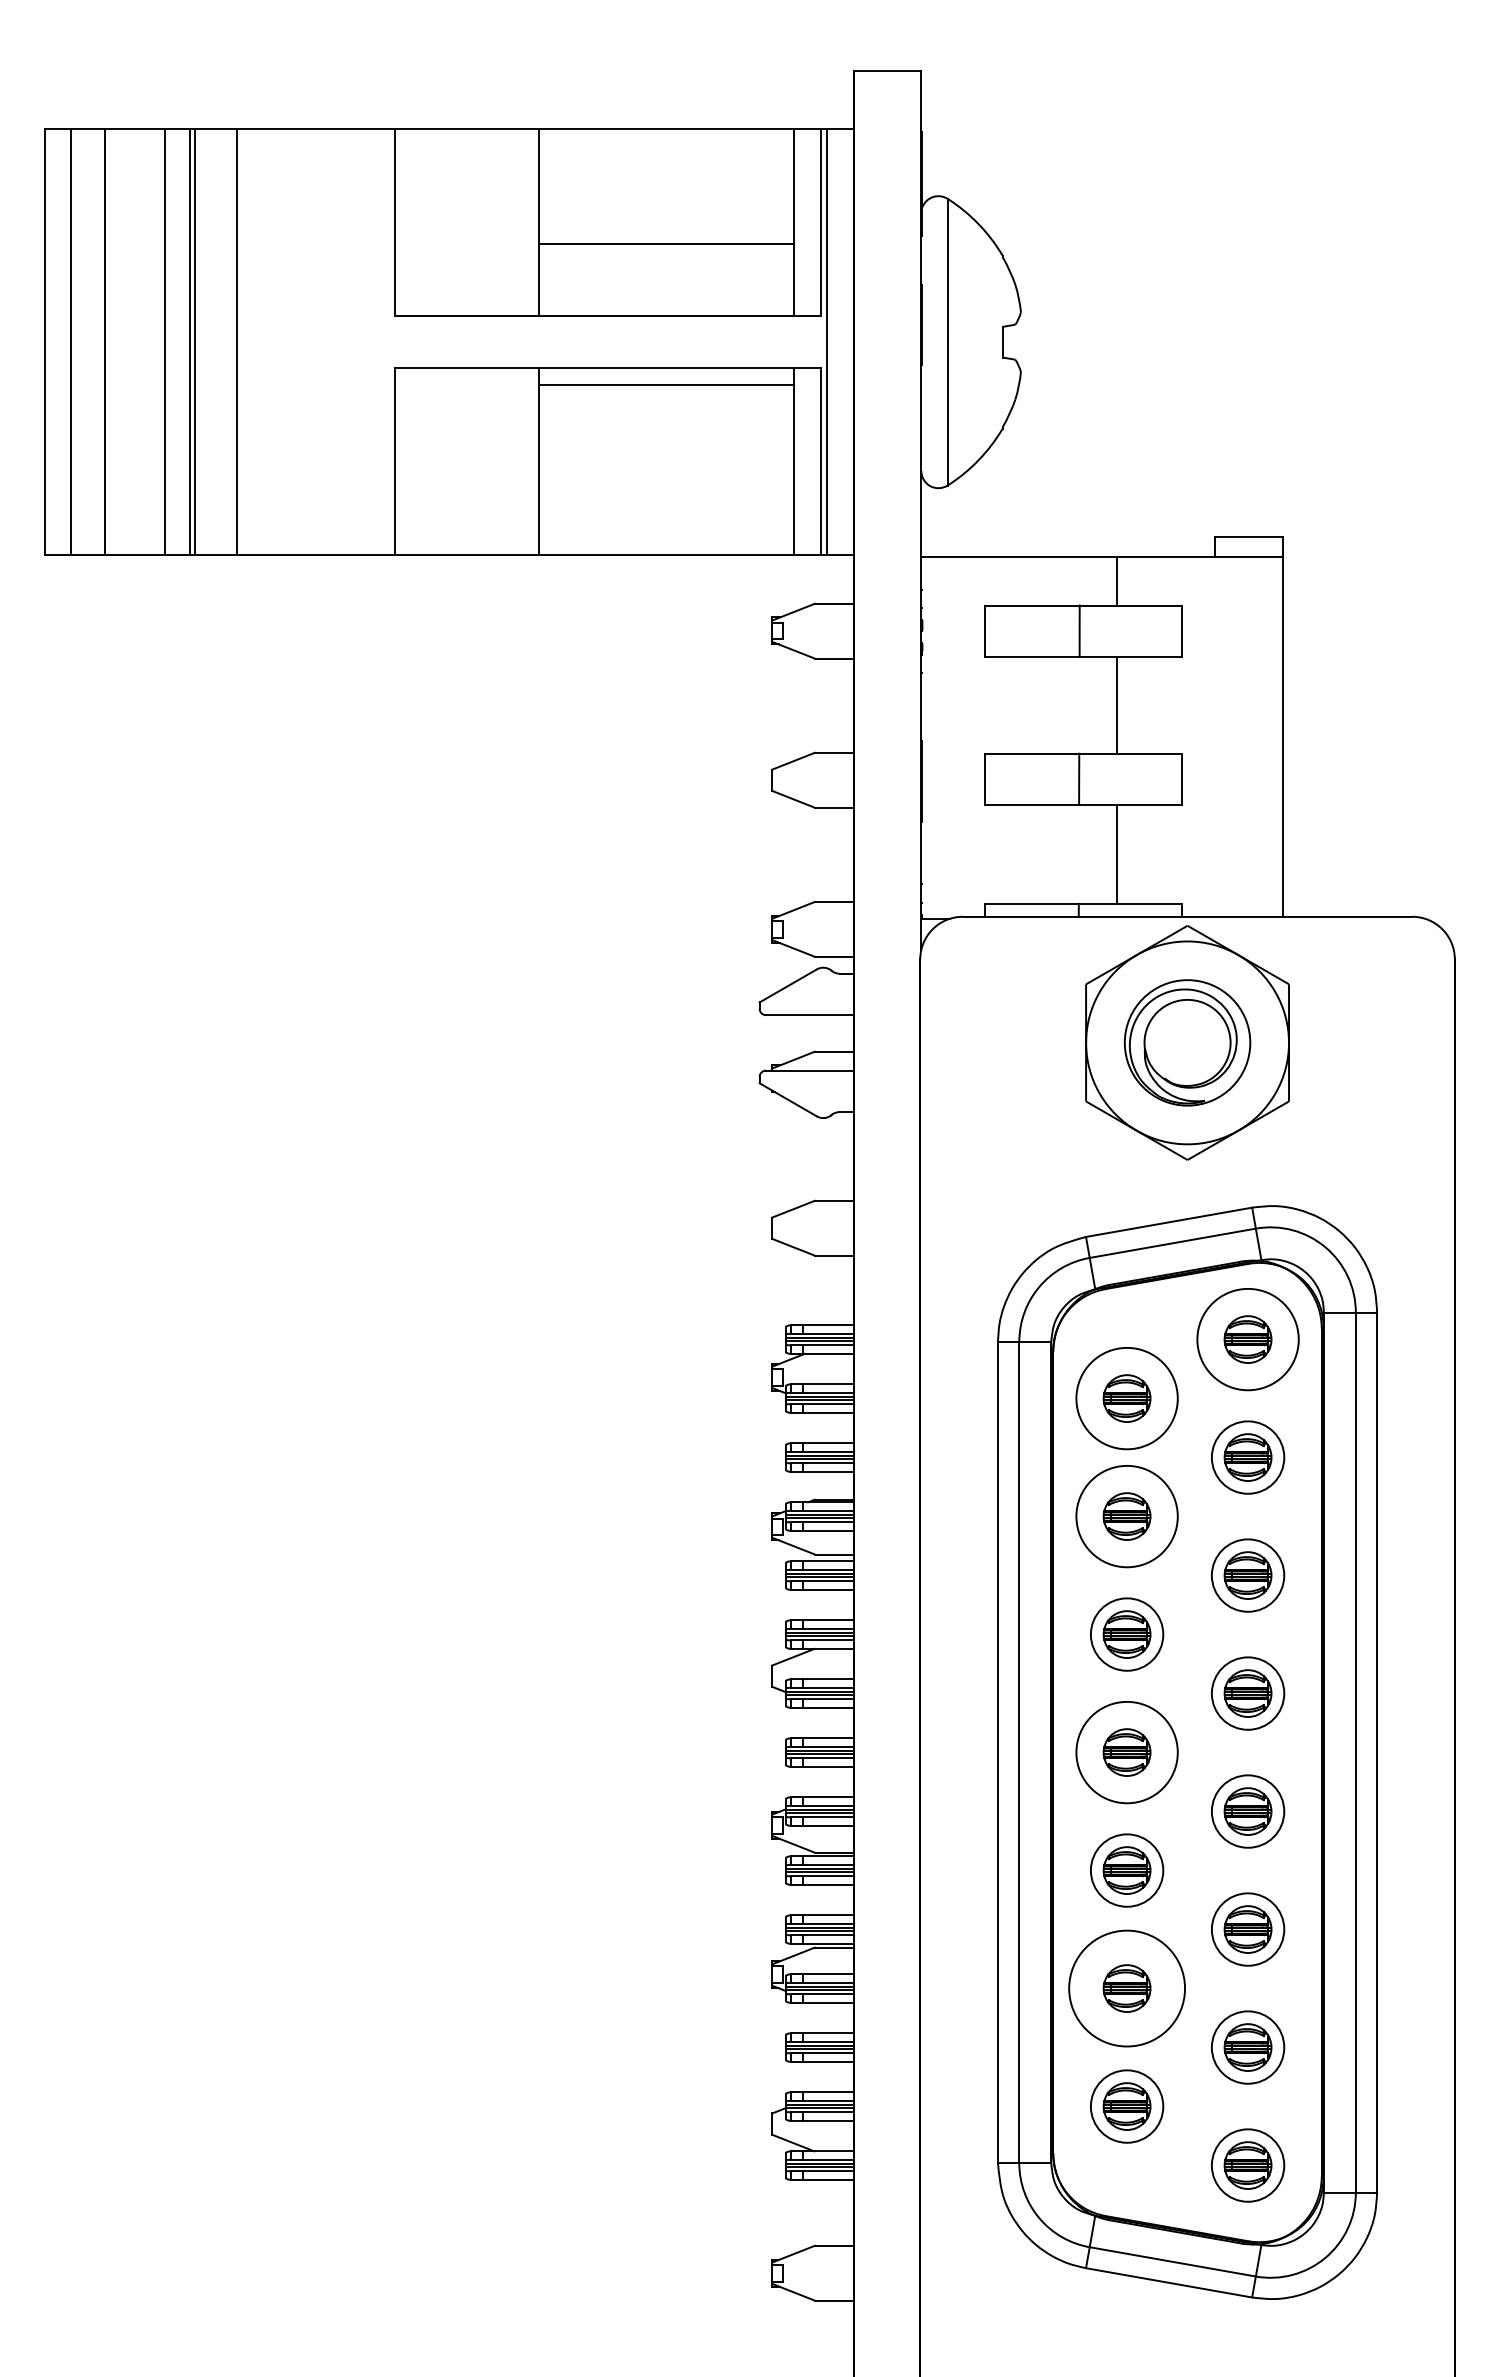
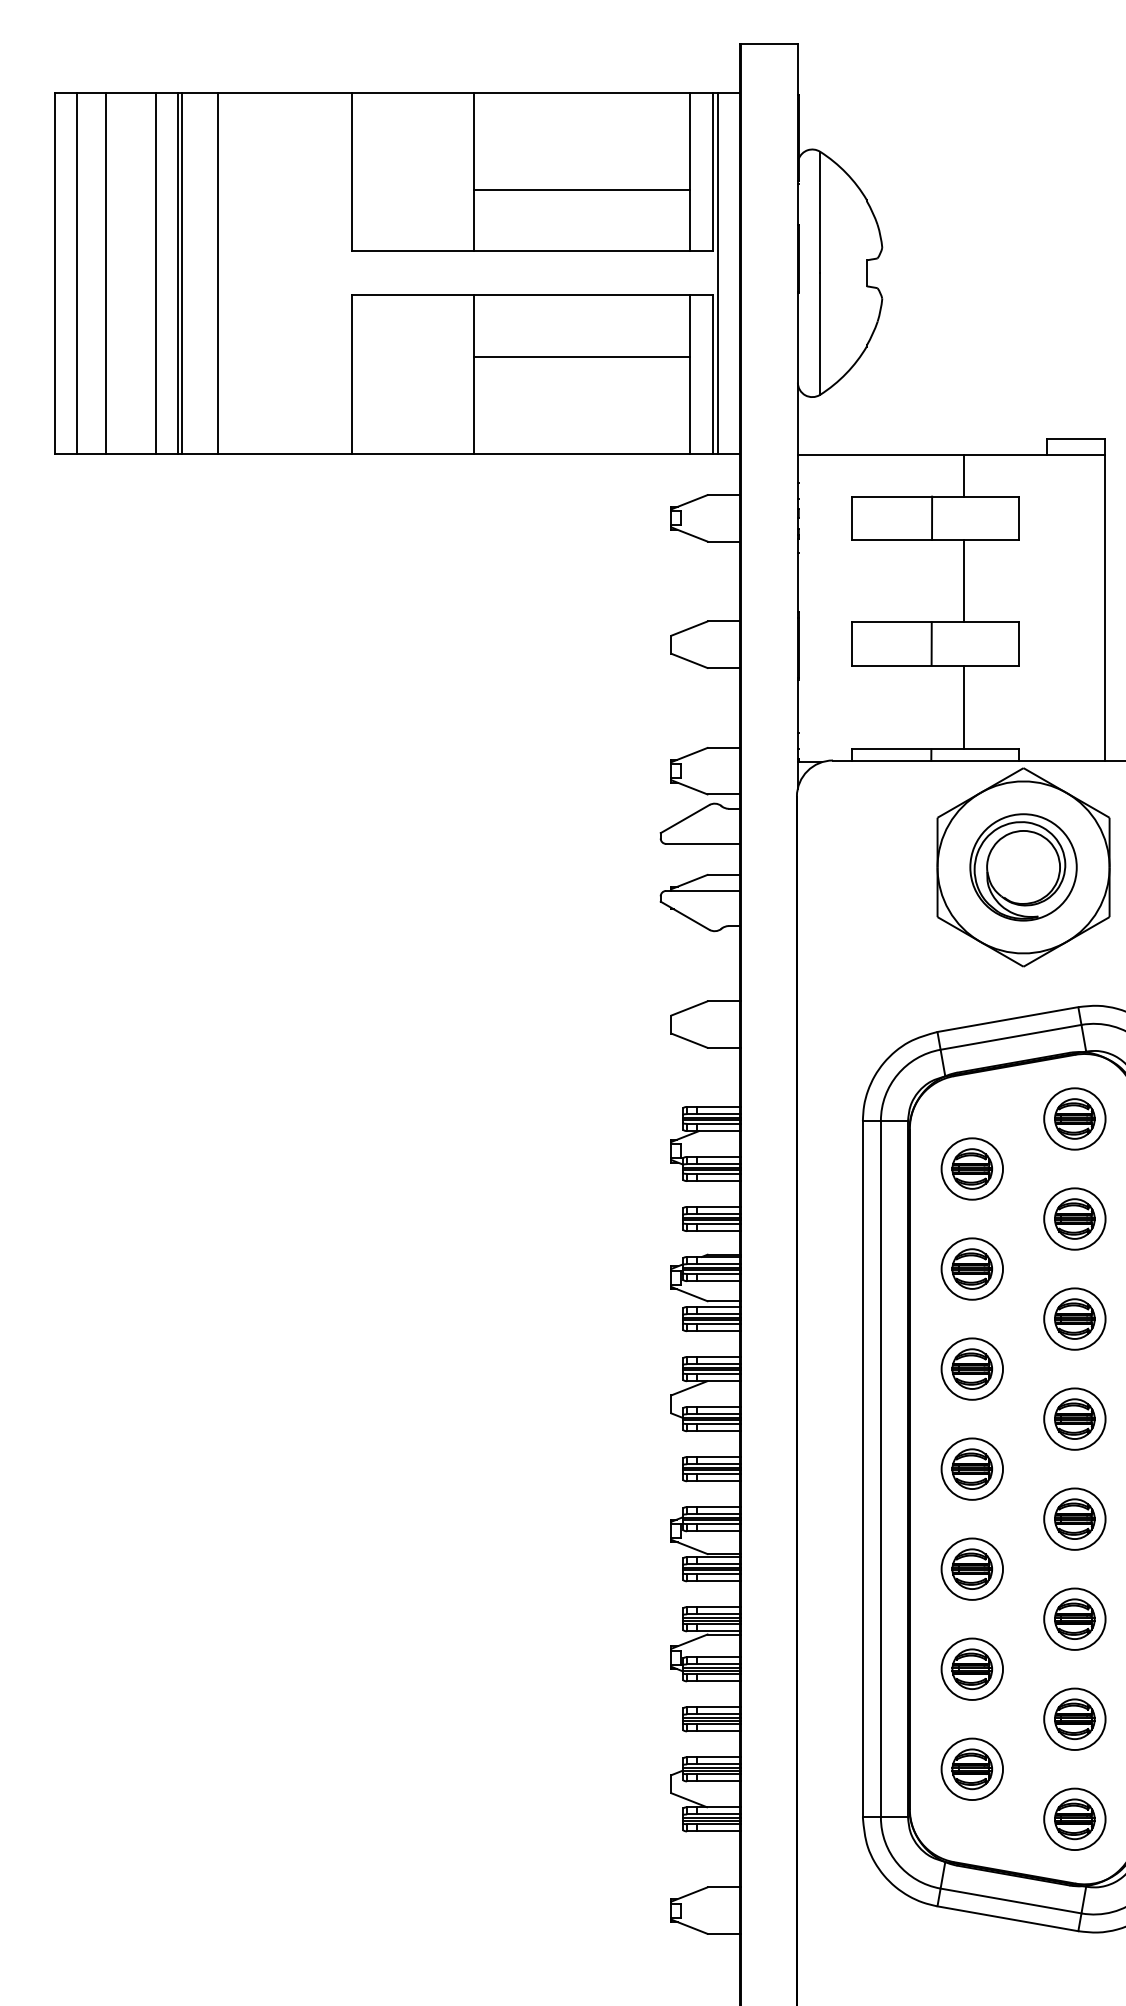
line: (666, 384) -> (581, 356), moved
circle: (1247, 1339) -> (1074, 1118), size x0.71
circle: (1126, 1398) -> (971, 1168), size x0.71
circle: (1126, 1516) -> (971, 1269), size x0.71
circle: (1126, 1752) -> (971, 1469), size x0.71
circle: (1126, 1988) -> (971, 1669), size x0.62

